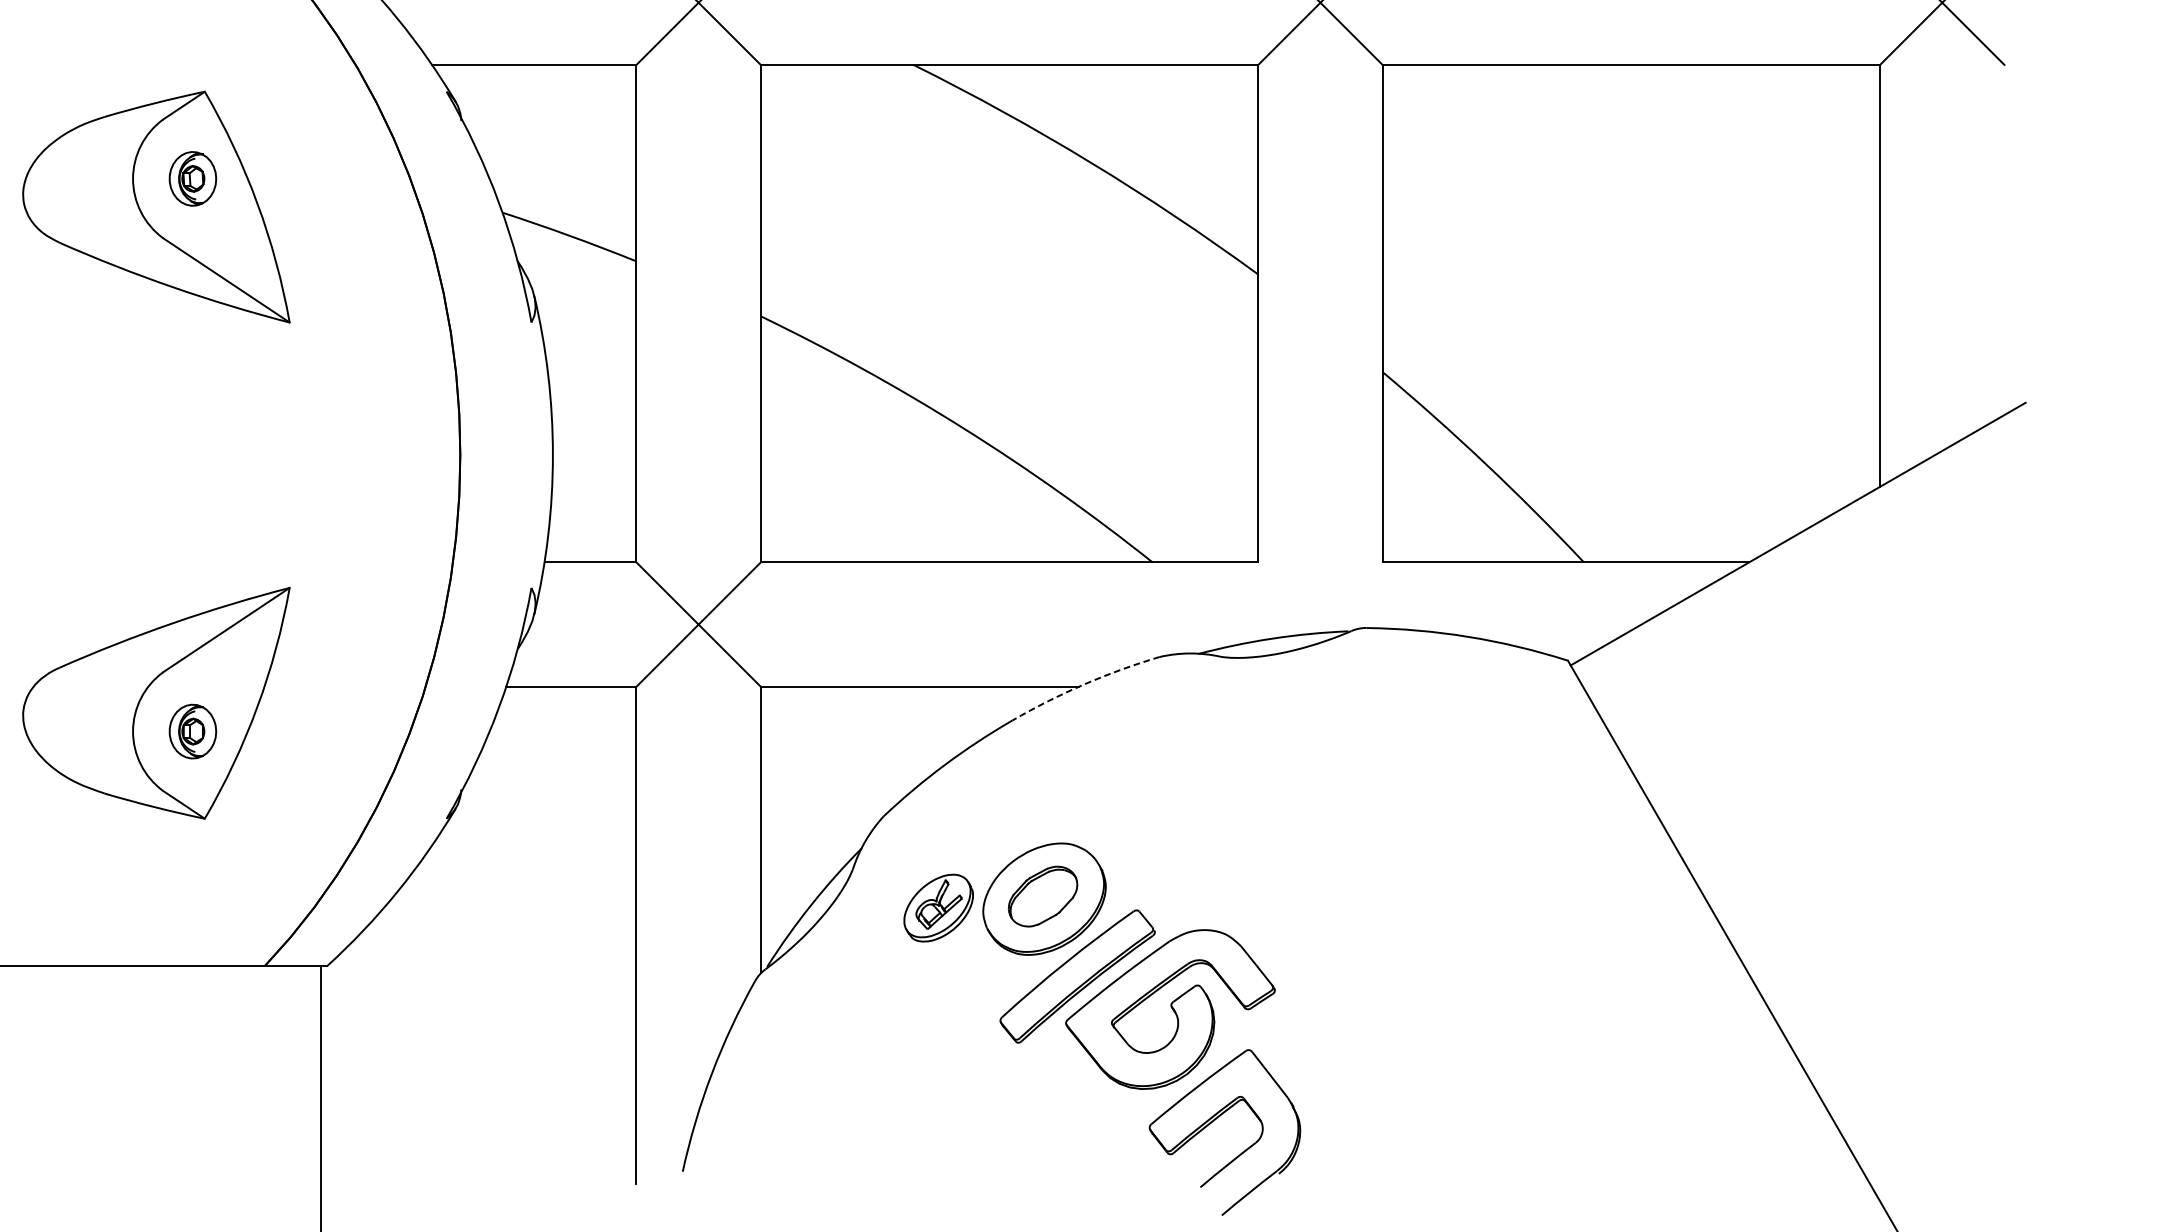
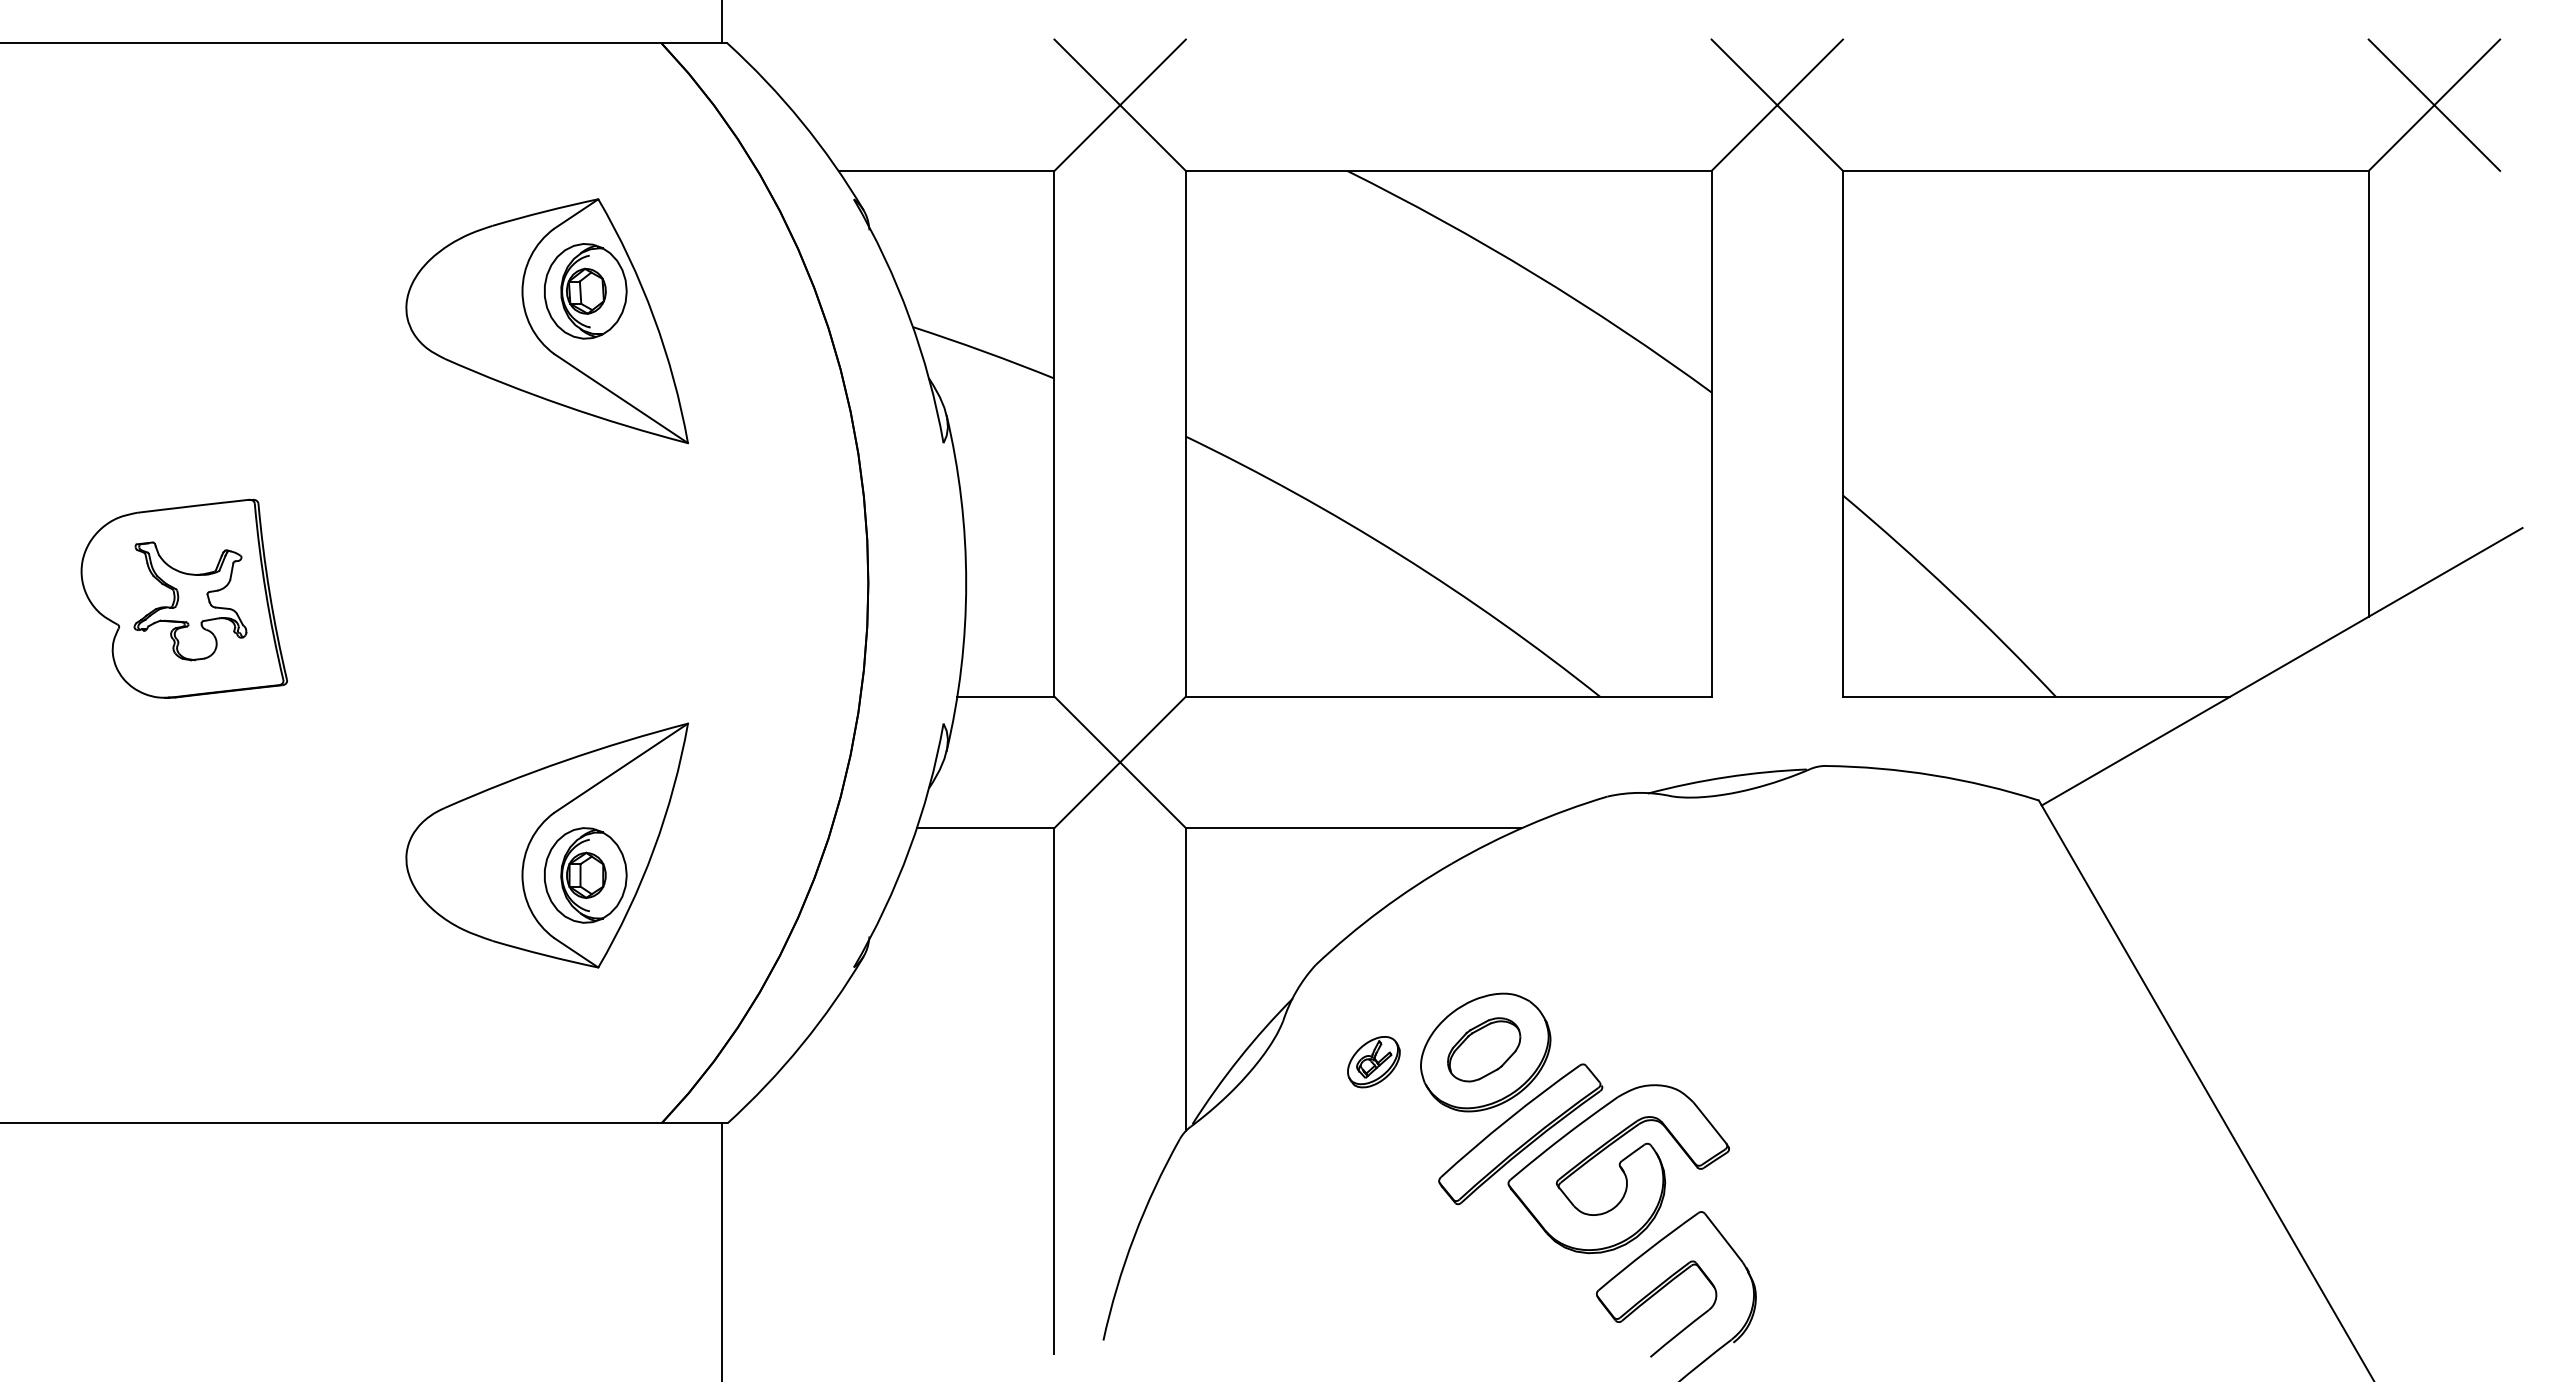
part: (192, 179) -> (585, 291), size x1.67
arc: (1084, 684) -> (1527, 825), dashed -> solid
part: (192, 731) -> (585, 875), size x1.67
part: (938, 908) -> (1373, 1062), size x0.71

